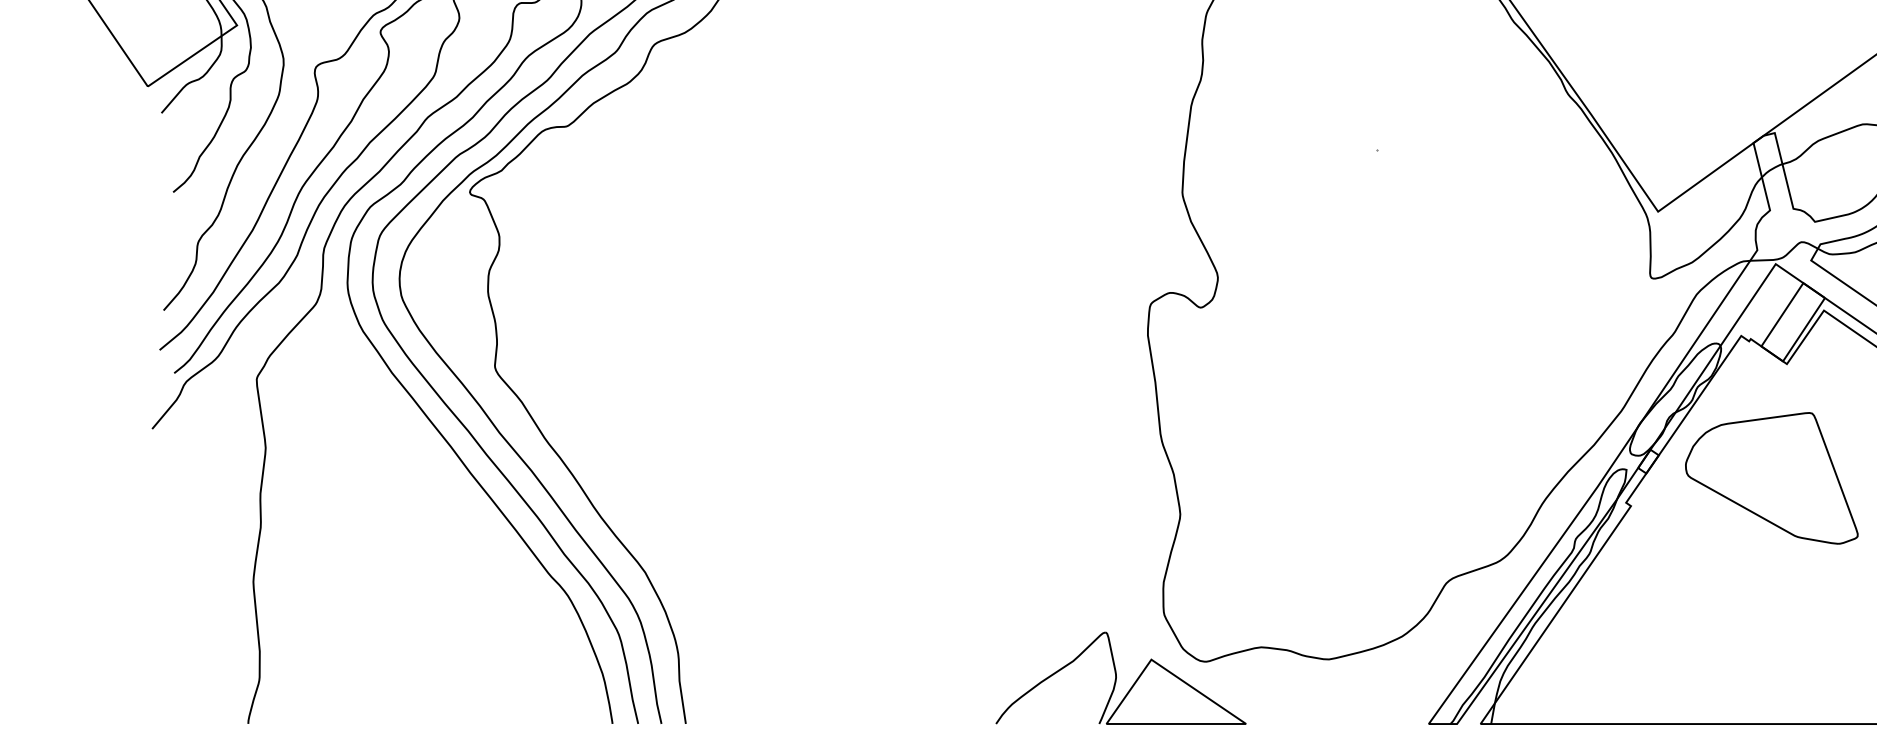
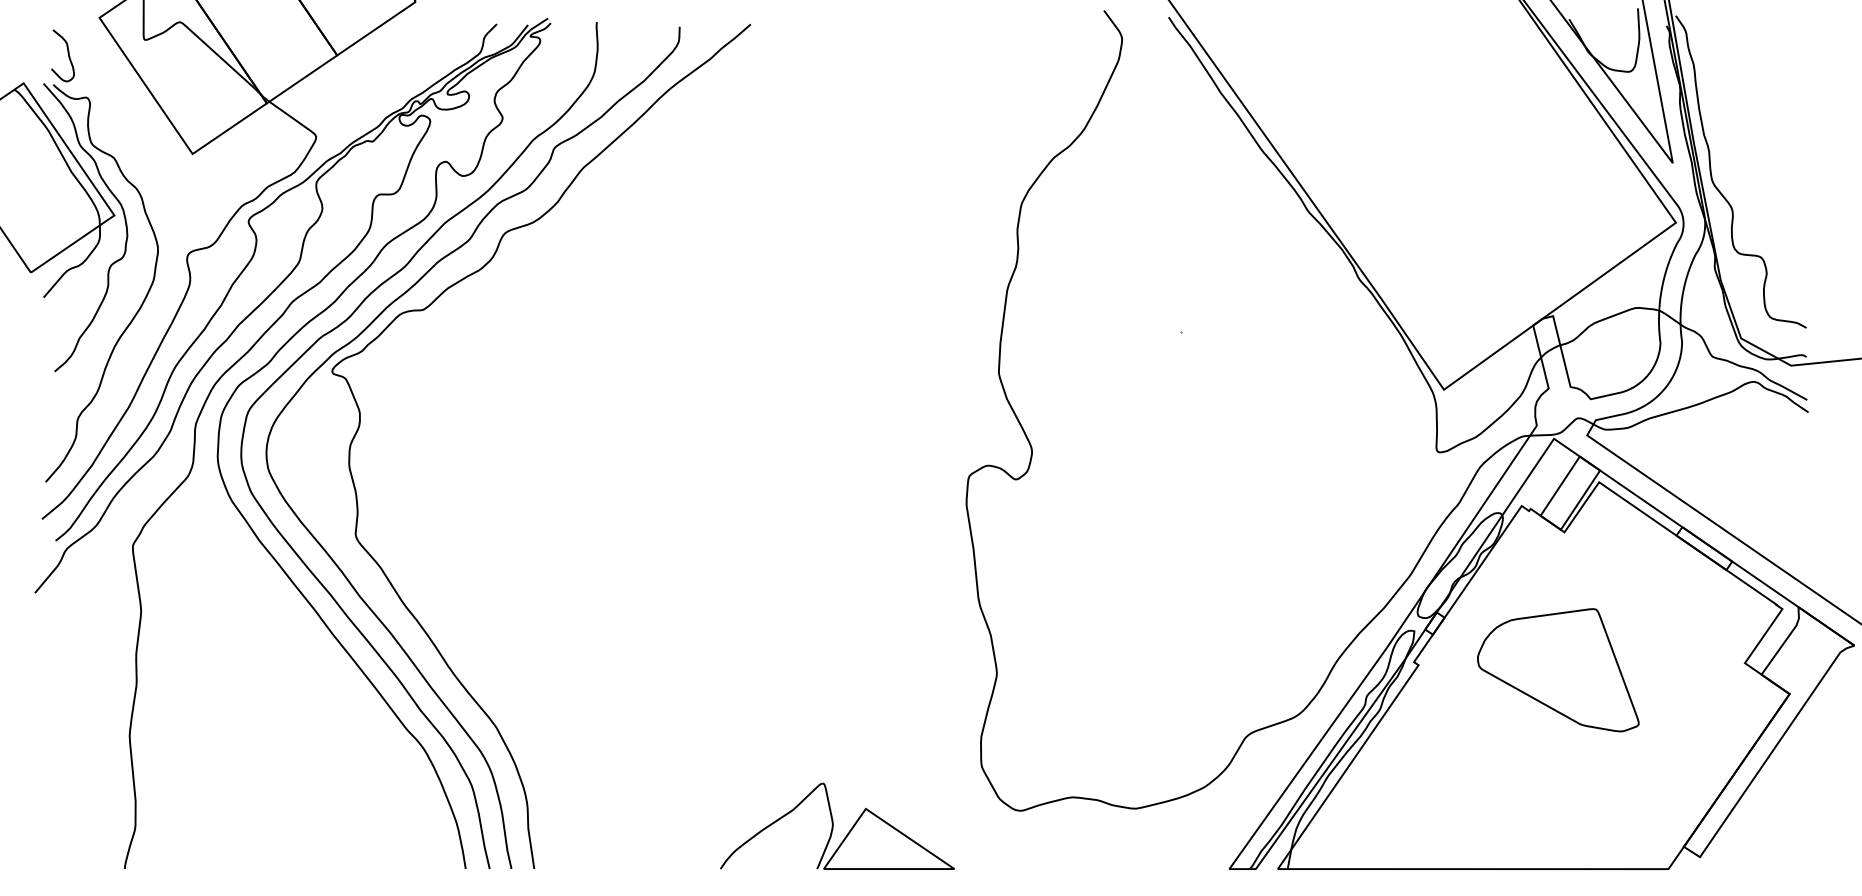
part: (1771, 478) -> (1558, 670), moved
part: (1121, 677) -> (837, 825), moved

